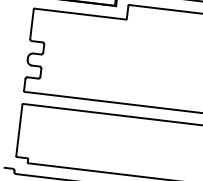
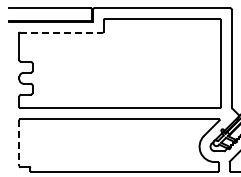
line: (81, 14) -> (62, 32), solid -> dashed
line: (19, 130) -> (19, 143), solid -> dashed

